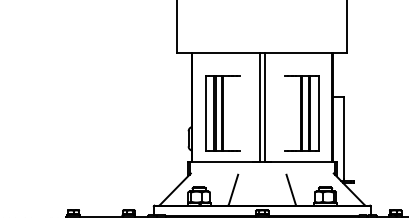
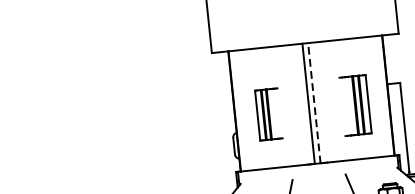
line: (264, 107) -> (313, 103), solid -> dashed
part: (222, 113) -> (268, 114), size x0.6
part: (301, 113) -> (355, 105), size x0.7

